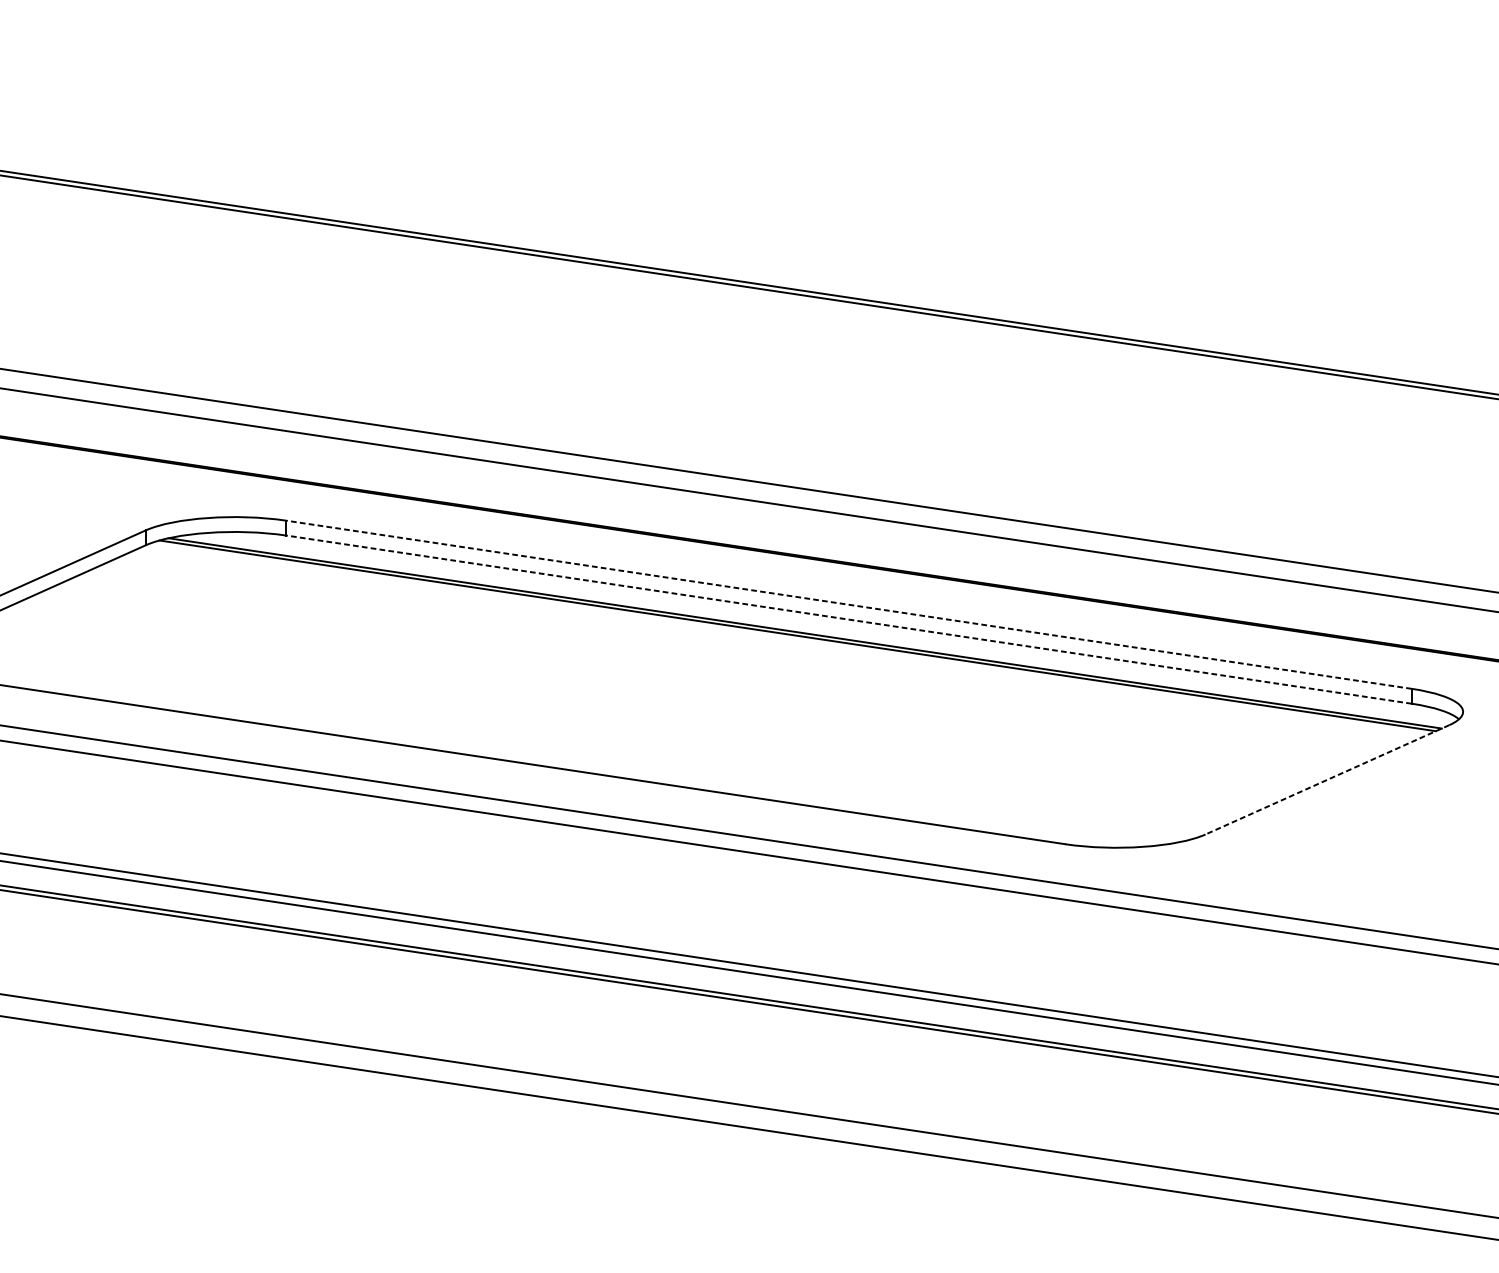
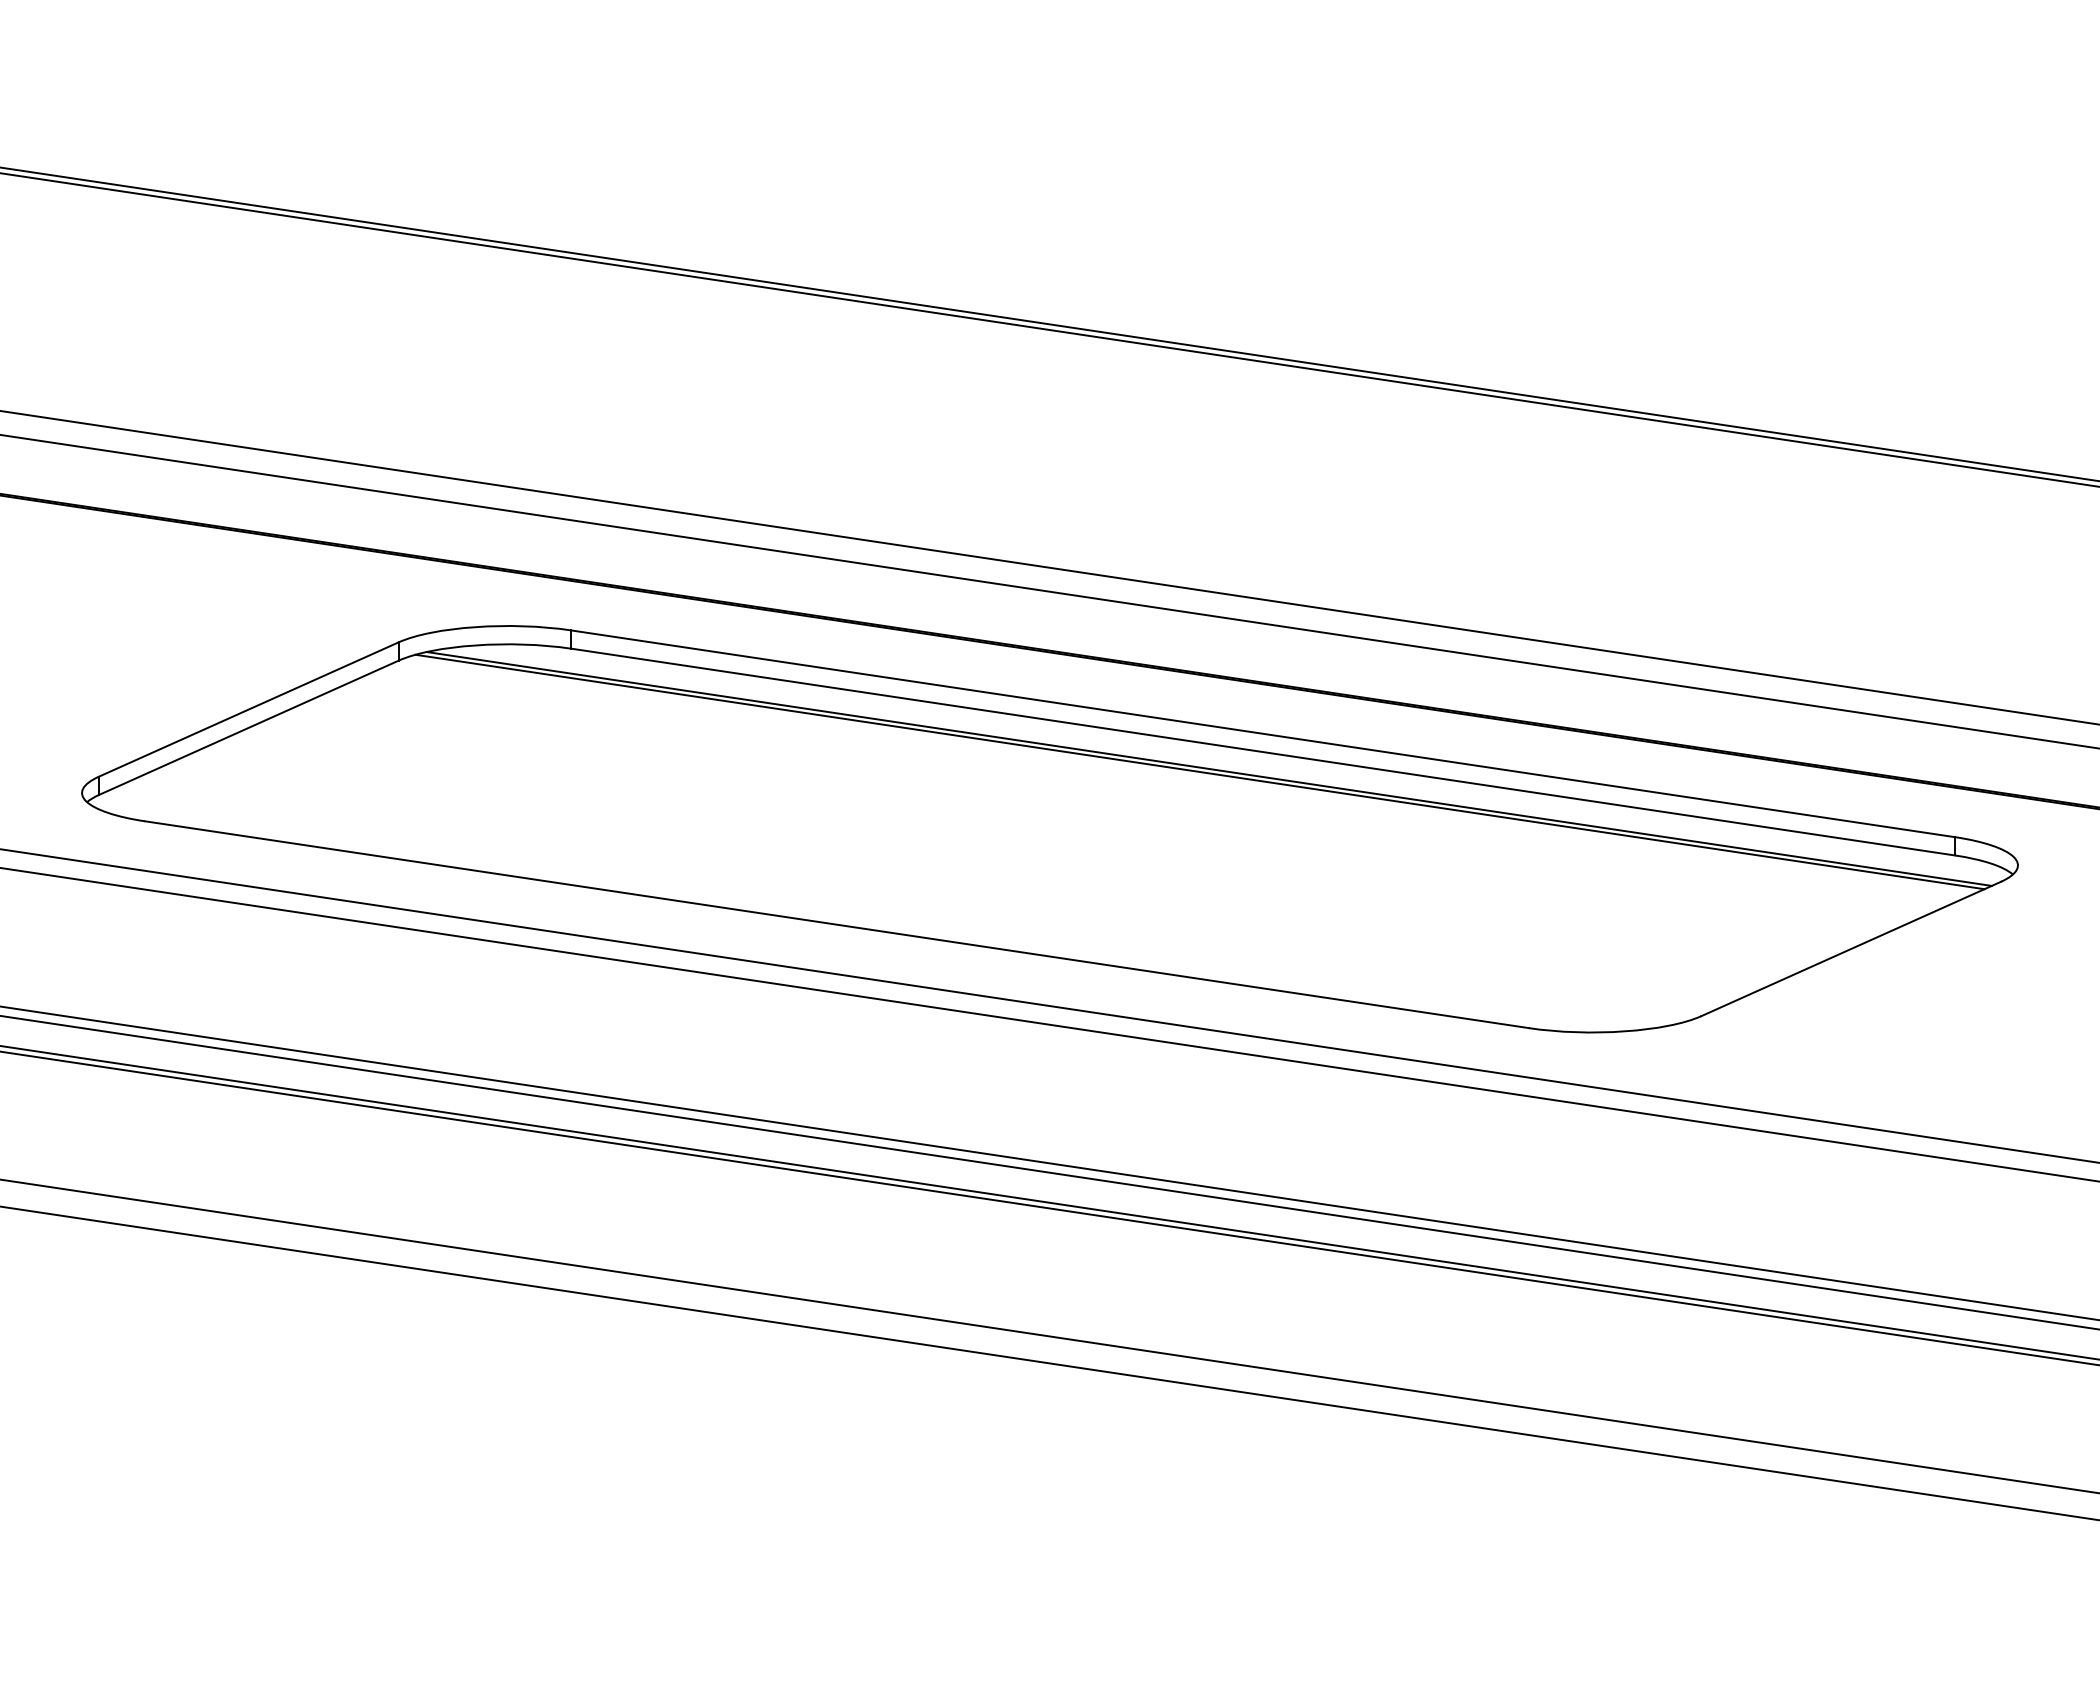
line: (849, 604) -> (1263, 733), dashed -> solid
line: (849, 619) -> (1263, 752), dashed -> solid
line: (1326, 780) -> (1850, 949), dashed -> solid

